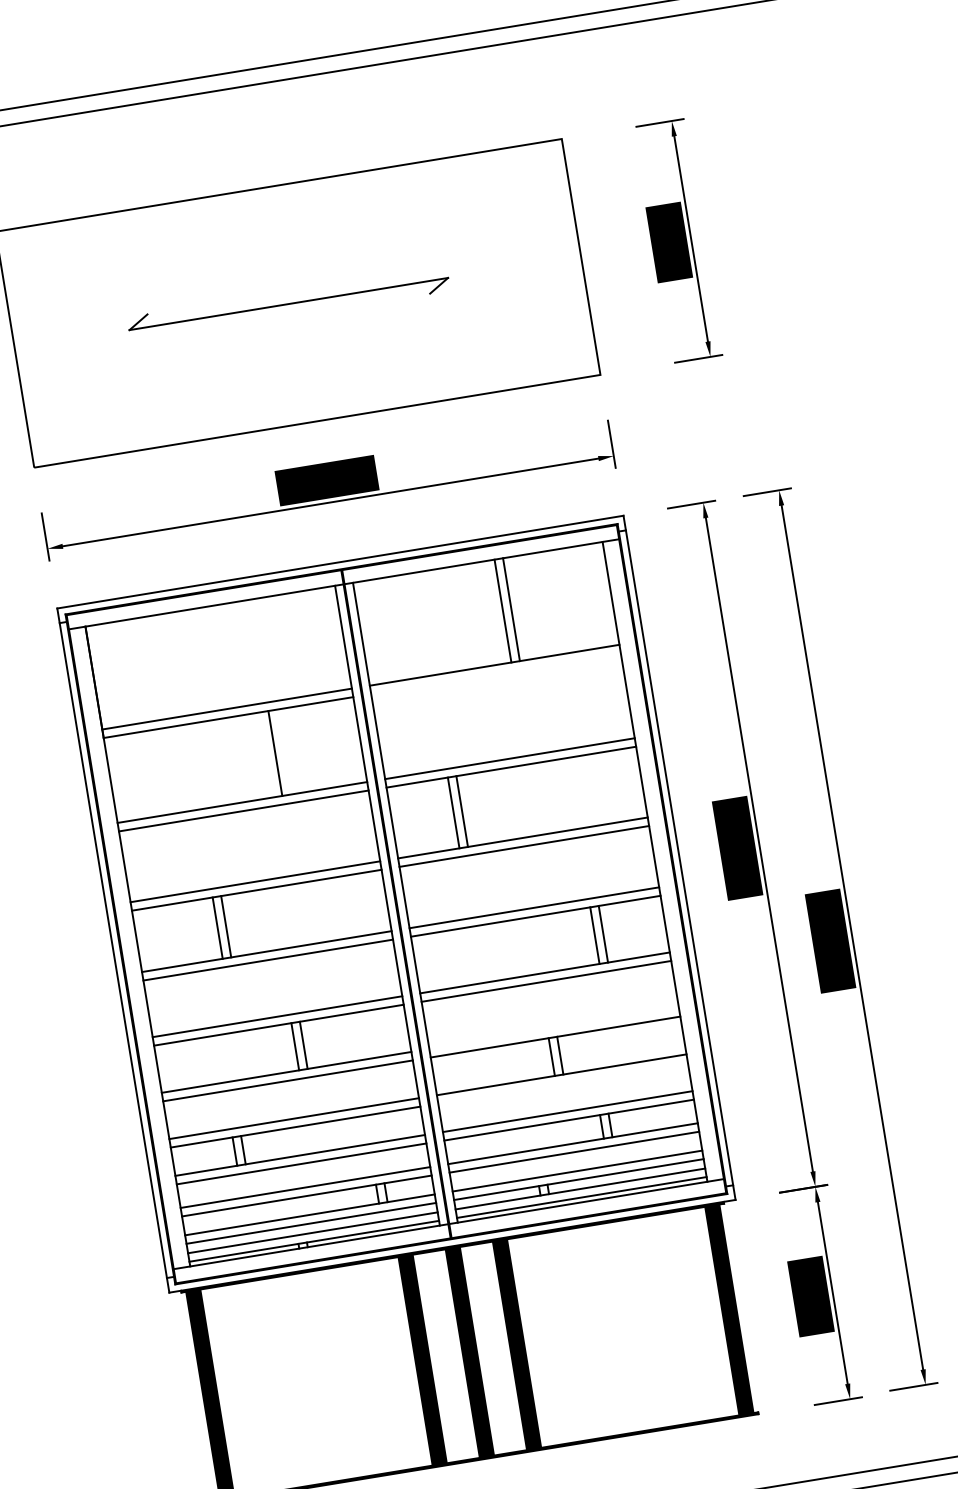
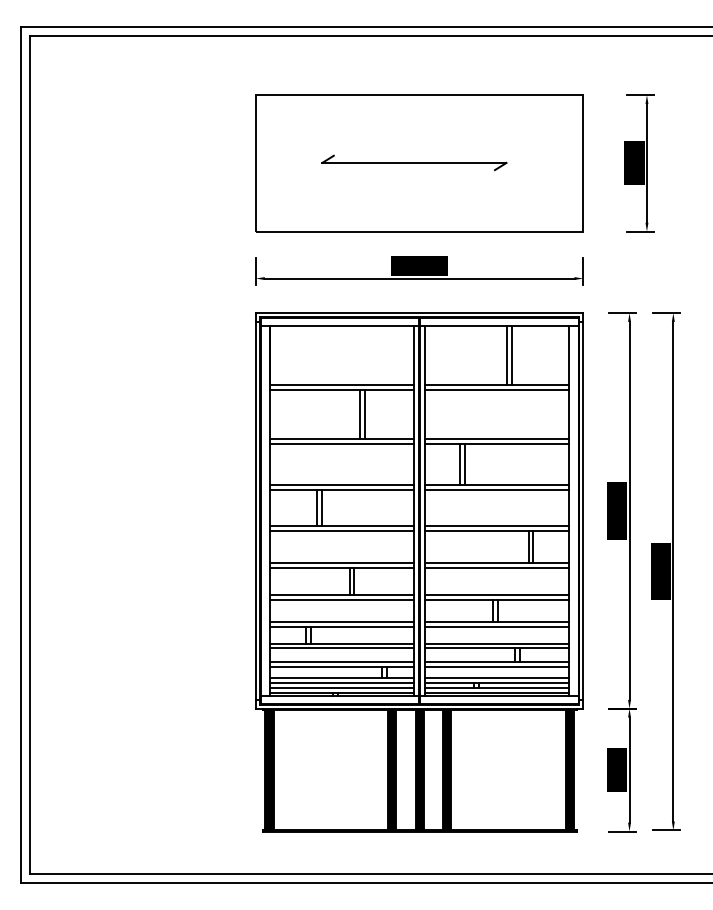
line: (495, 674) -> (496, 390), added
line: (266, 754) -> (360, 414), added
line: (553, 1028) -> (496, 595), added
line: (562, 1084) -> (496, 627), added

